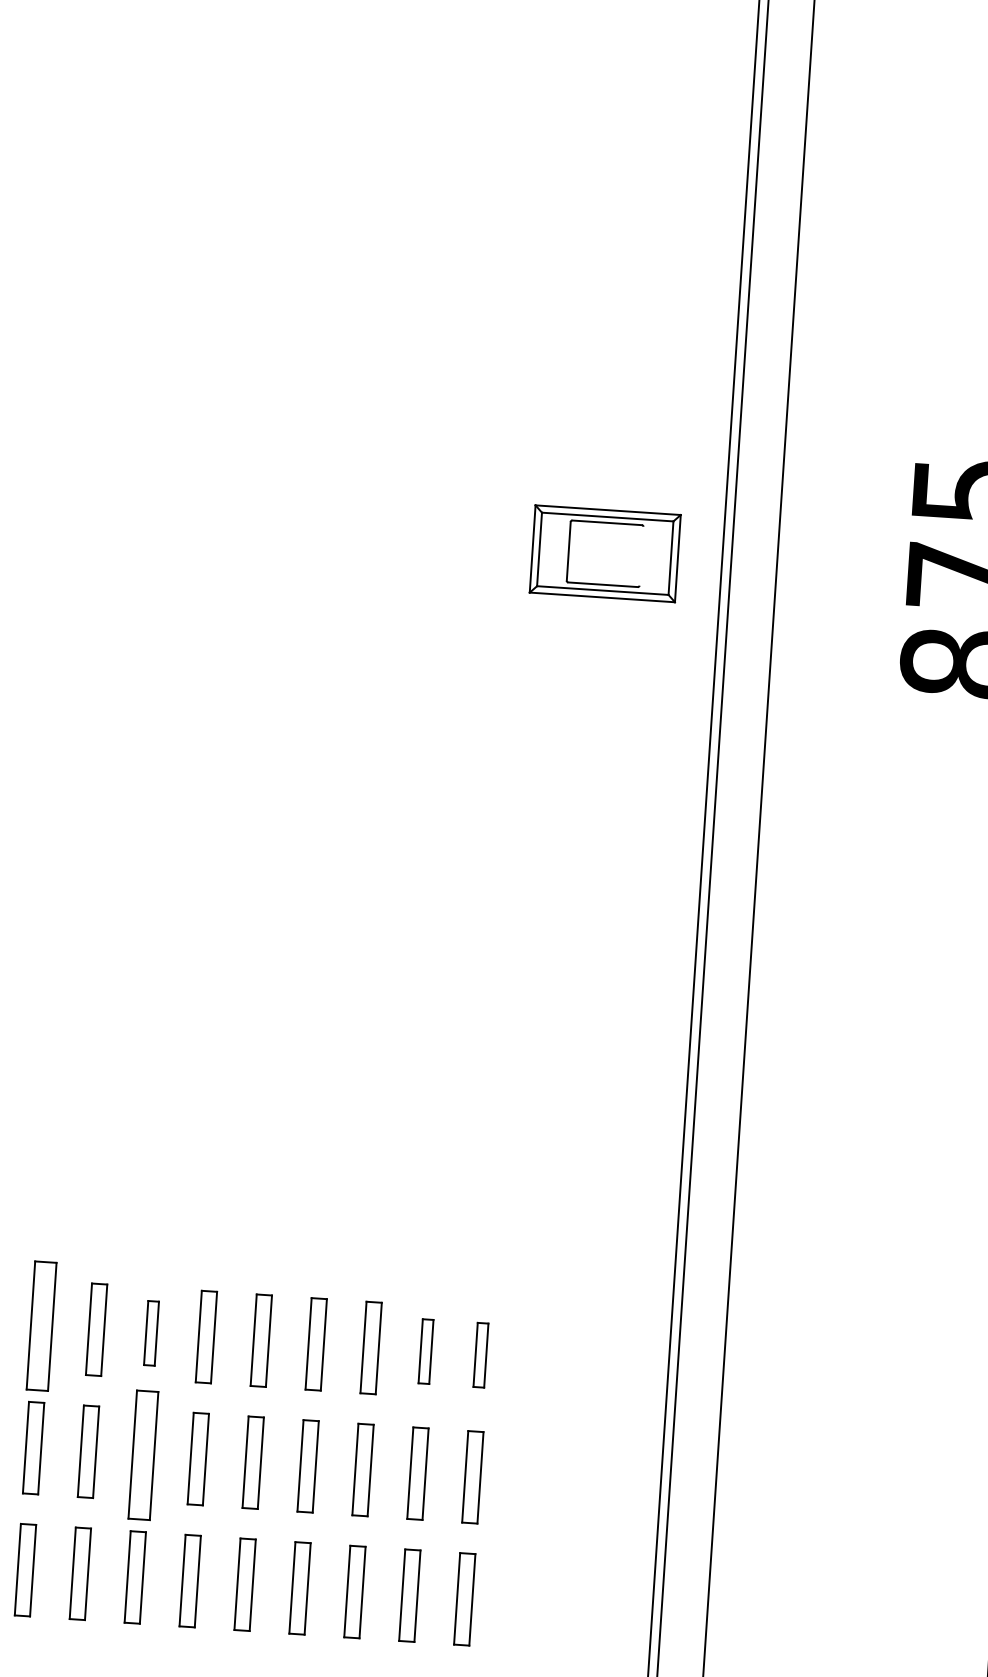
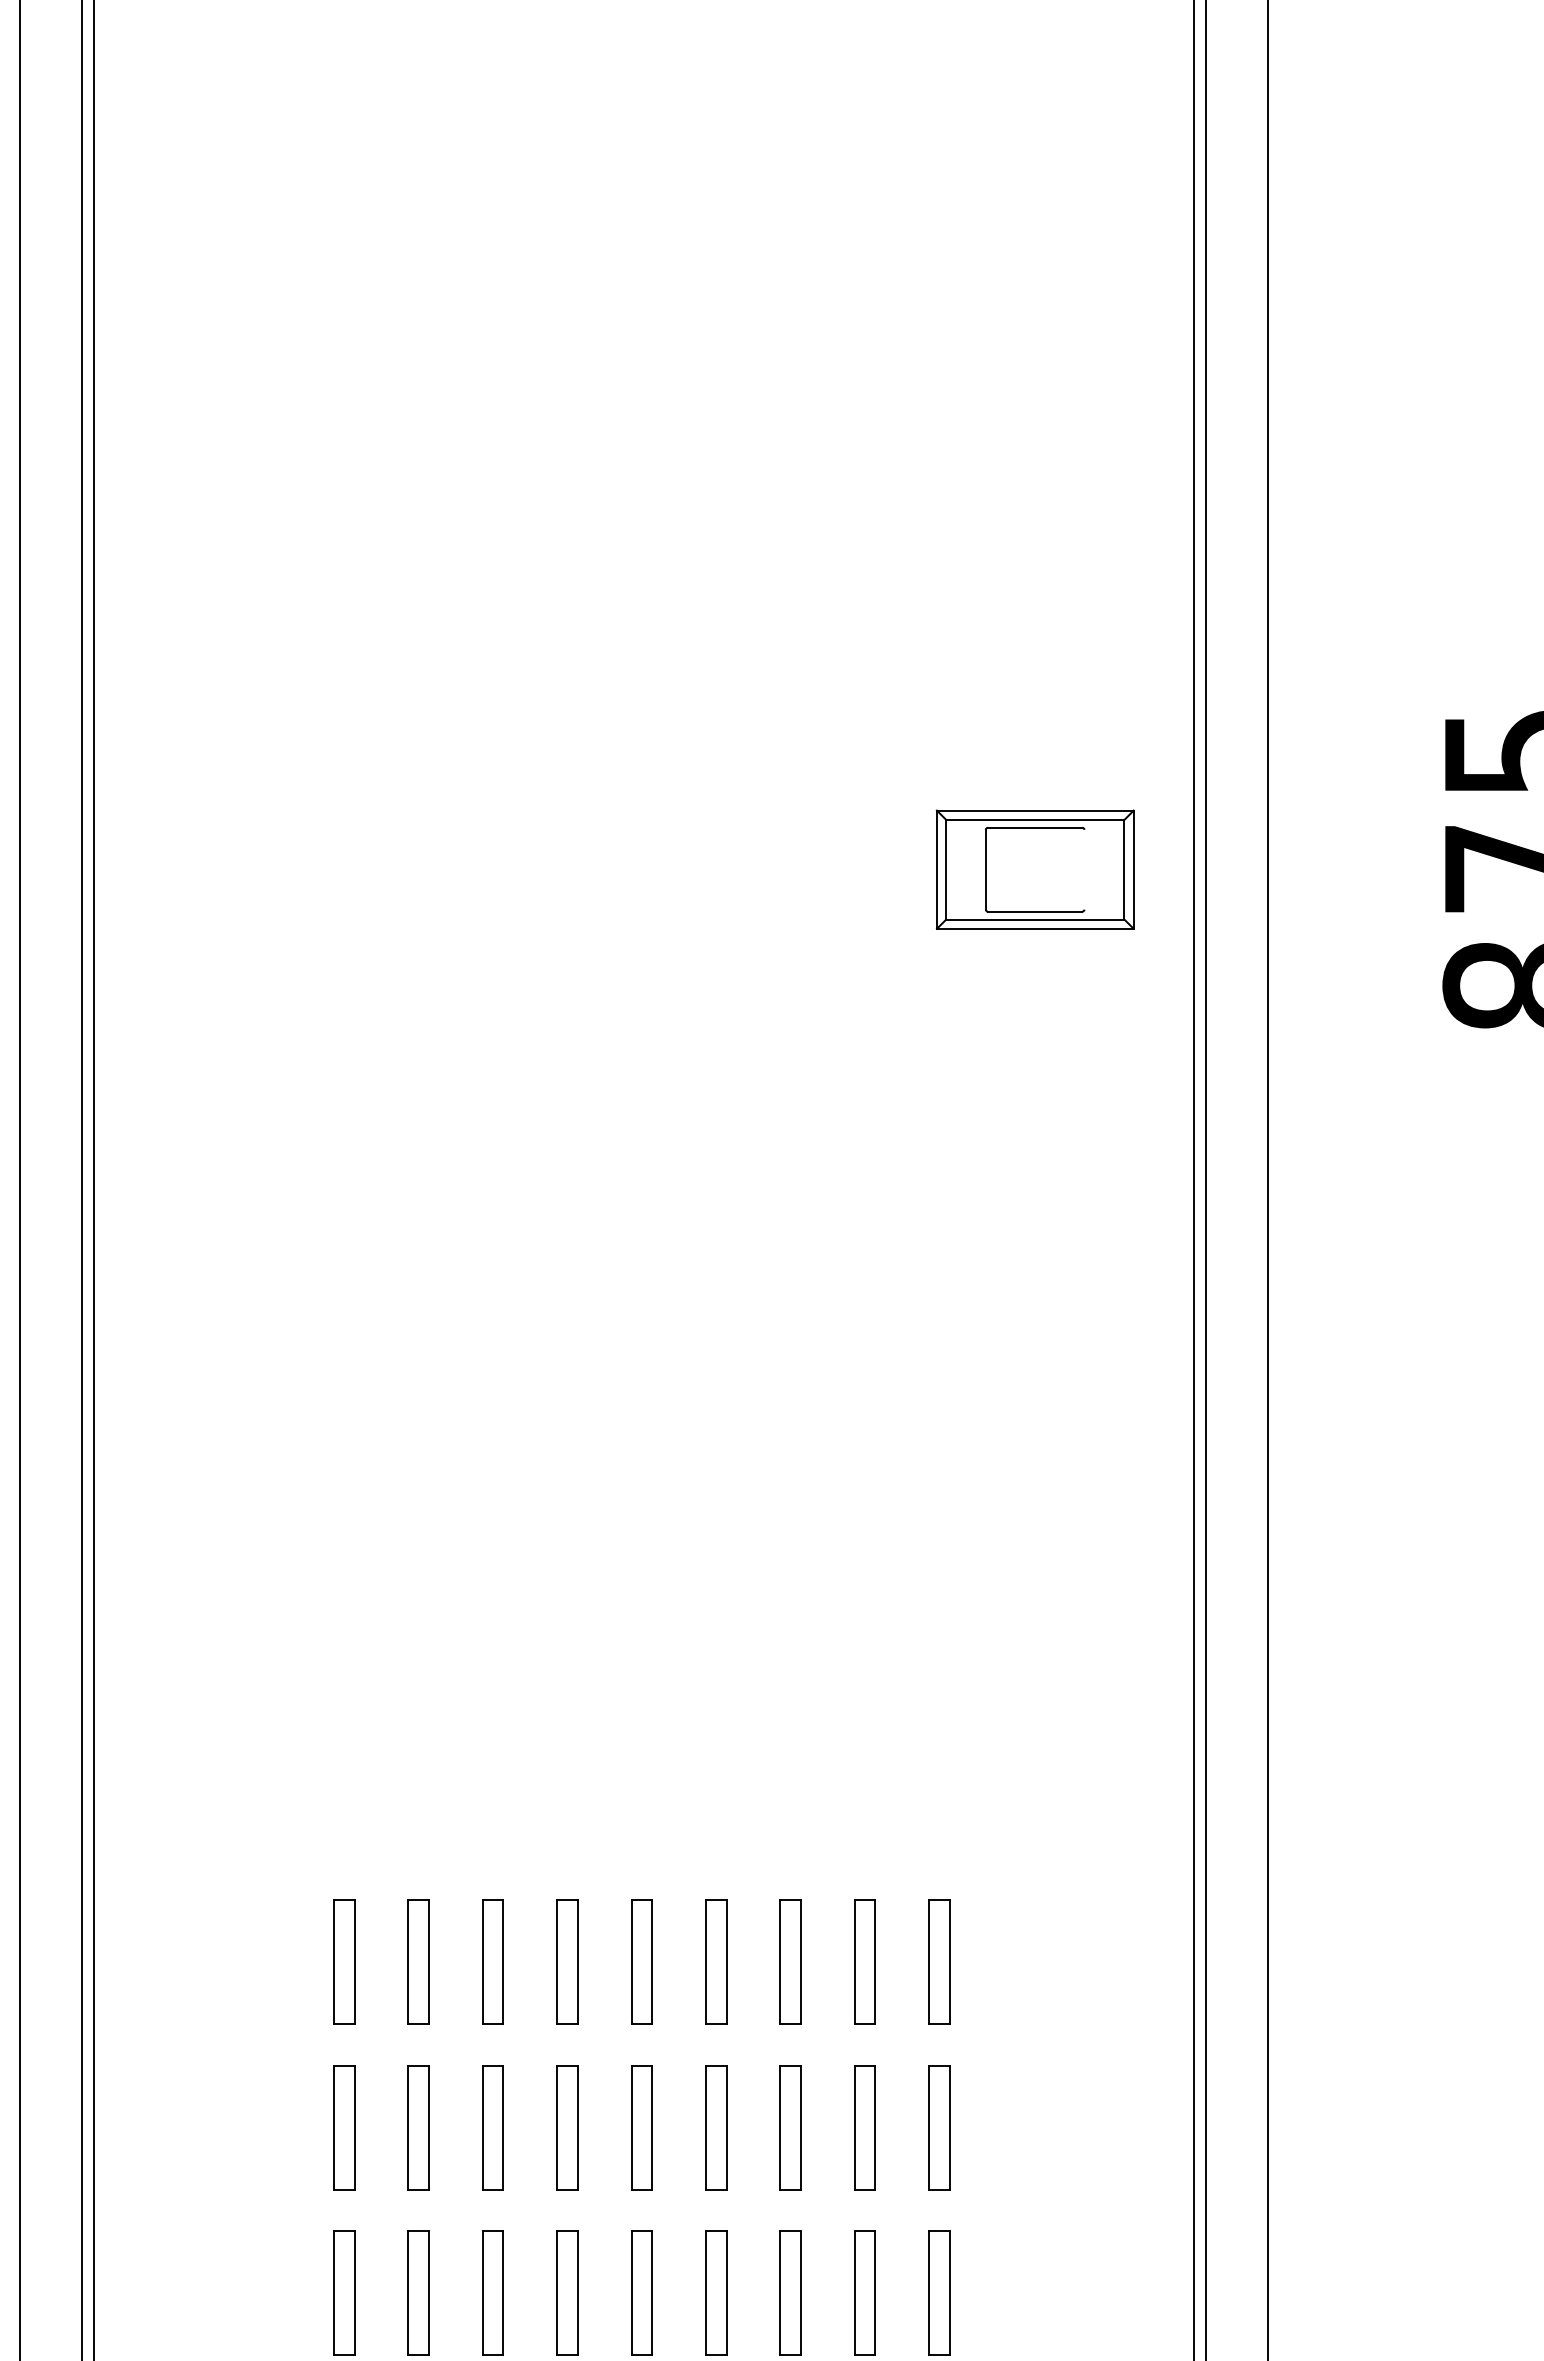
part: (41, 1325) -> (344, 1961), size x0.71
part: (151, 1332) -> (492, 1961), size x1.43
part: (425, 1351) -> (864, 1961), size x1.43
part: (481, 1354) -> (939, 1961), size x1.43
part: (143, 1455) -> (492, 2127), size x0.71

